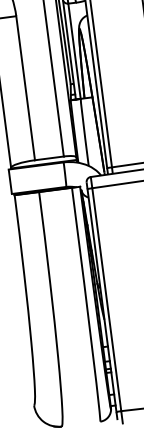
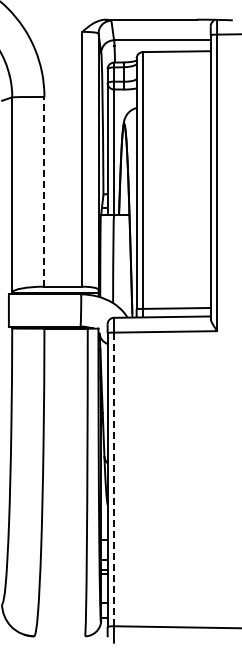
line: (25, 87) -> (44, 191), solid -> dashed
line: (107, 299) -> (114, 479), solid -> dashed

